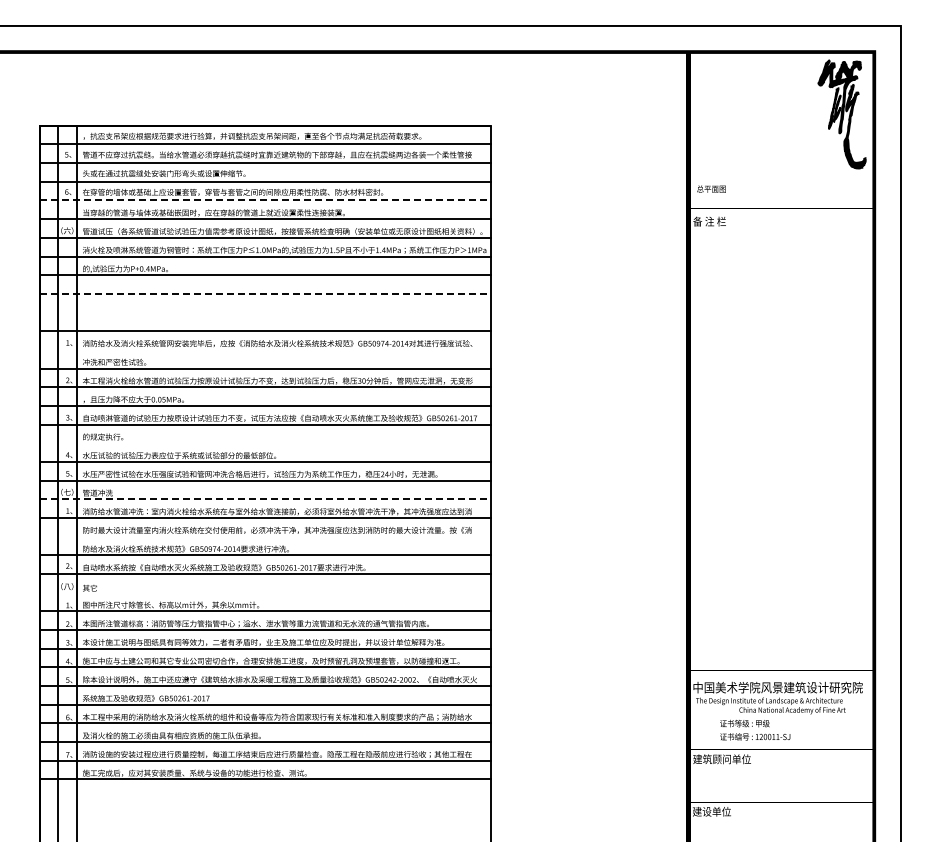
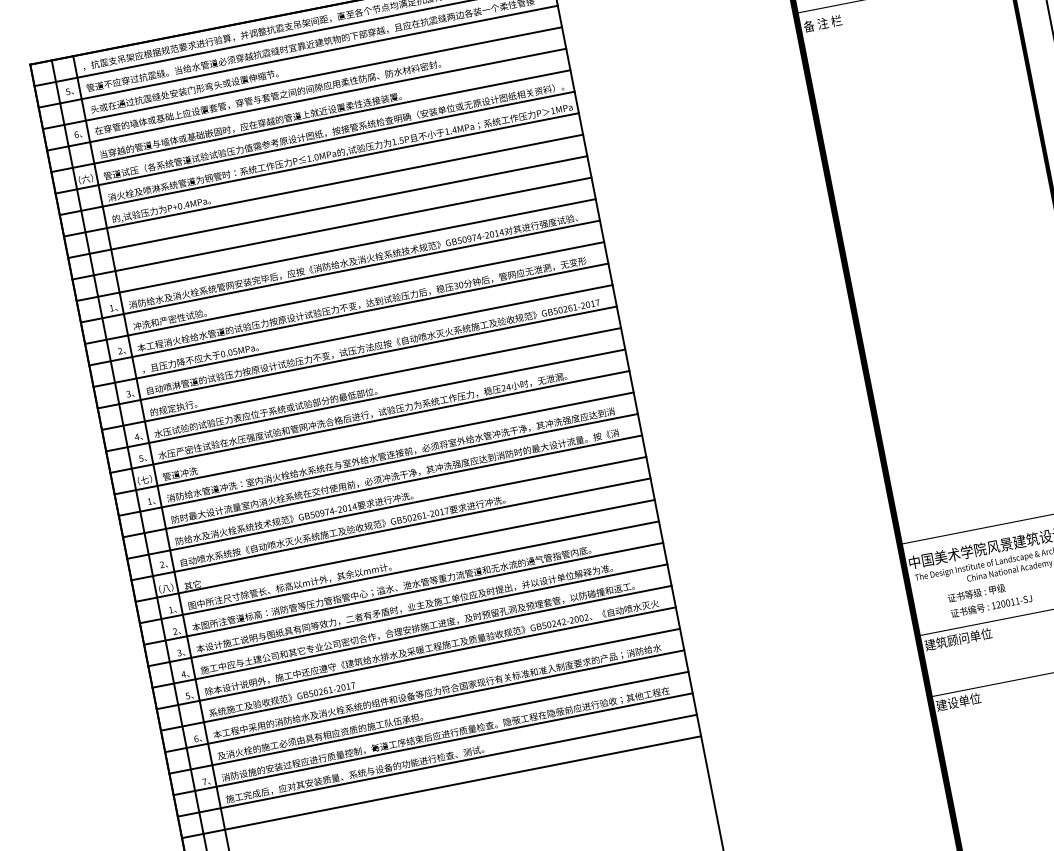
line: (265, 200) -> (307, 99), dashed -> solid
line: (265, 293) -> (328, 206), dashed -> solid
line: (264, 312) -> (331, 228), added
line: (264, 349) -> (339, 271), added
line: (264, 443) -> (360, 379), added
line: (265, 499) -> (374, 443), dashed -> solid
line: (264, 536) -> (381, 486), added
line: (264, 592) -> (394, 550), added
line: (264, 798) -> (440, 787), added

